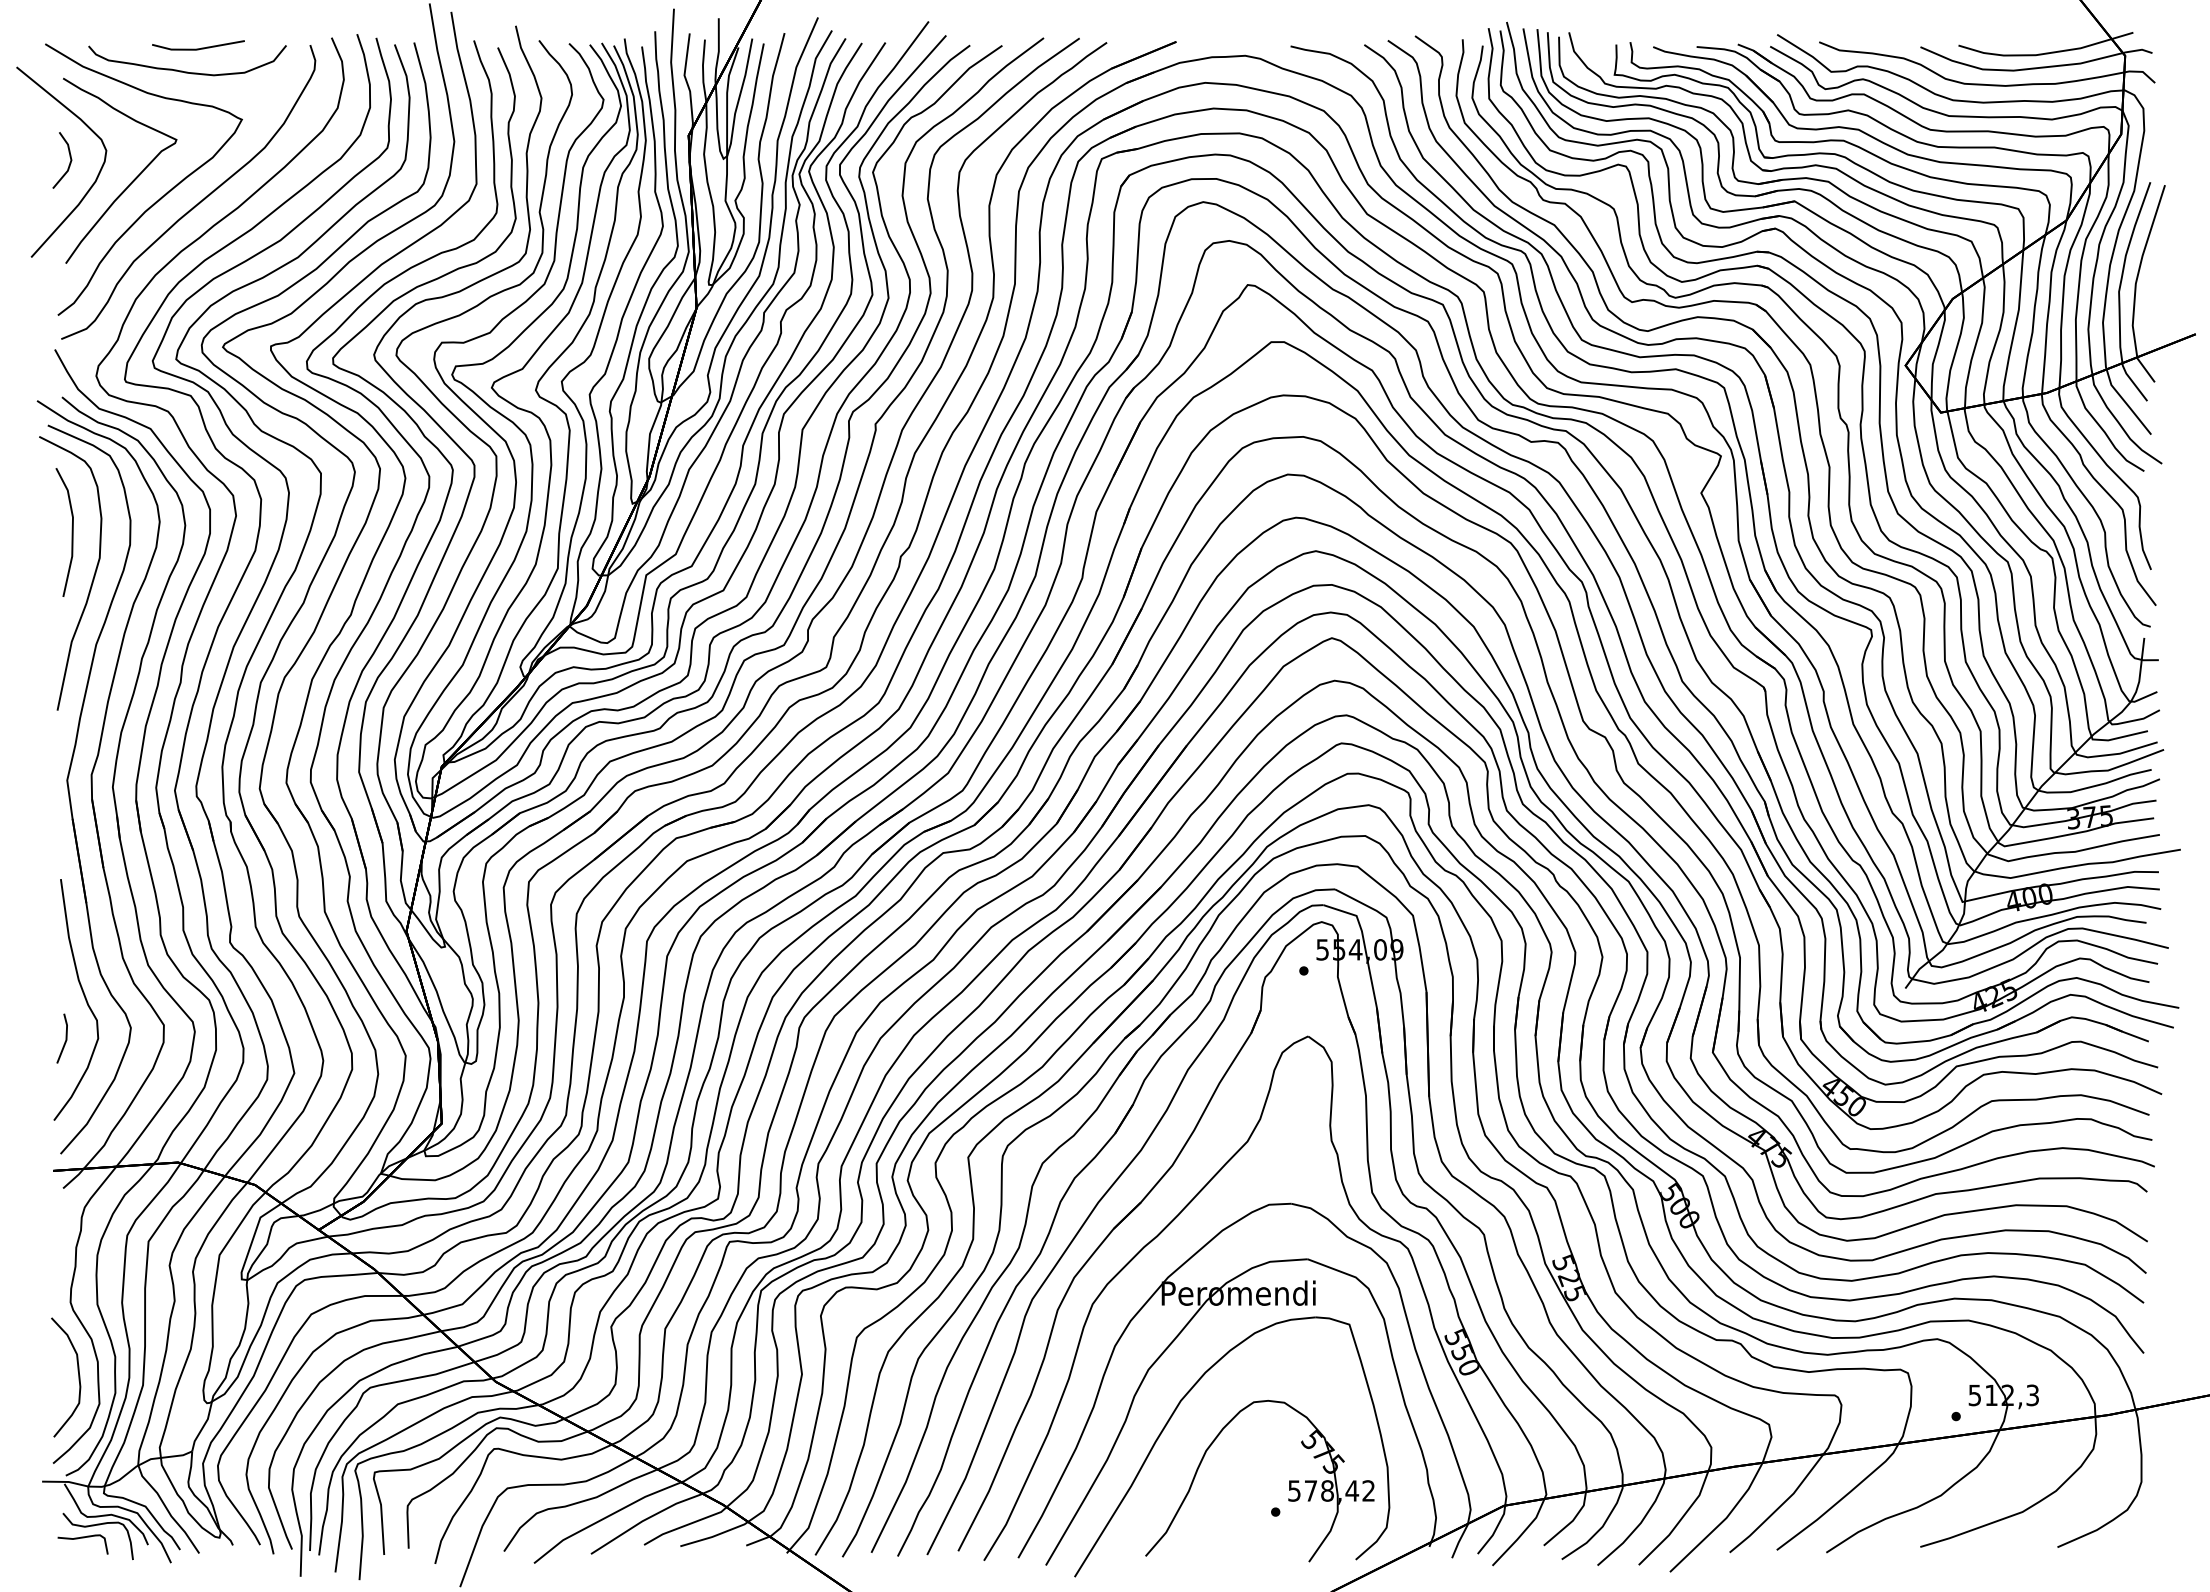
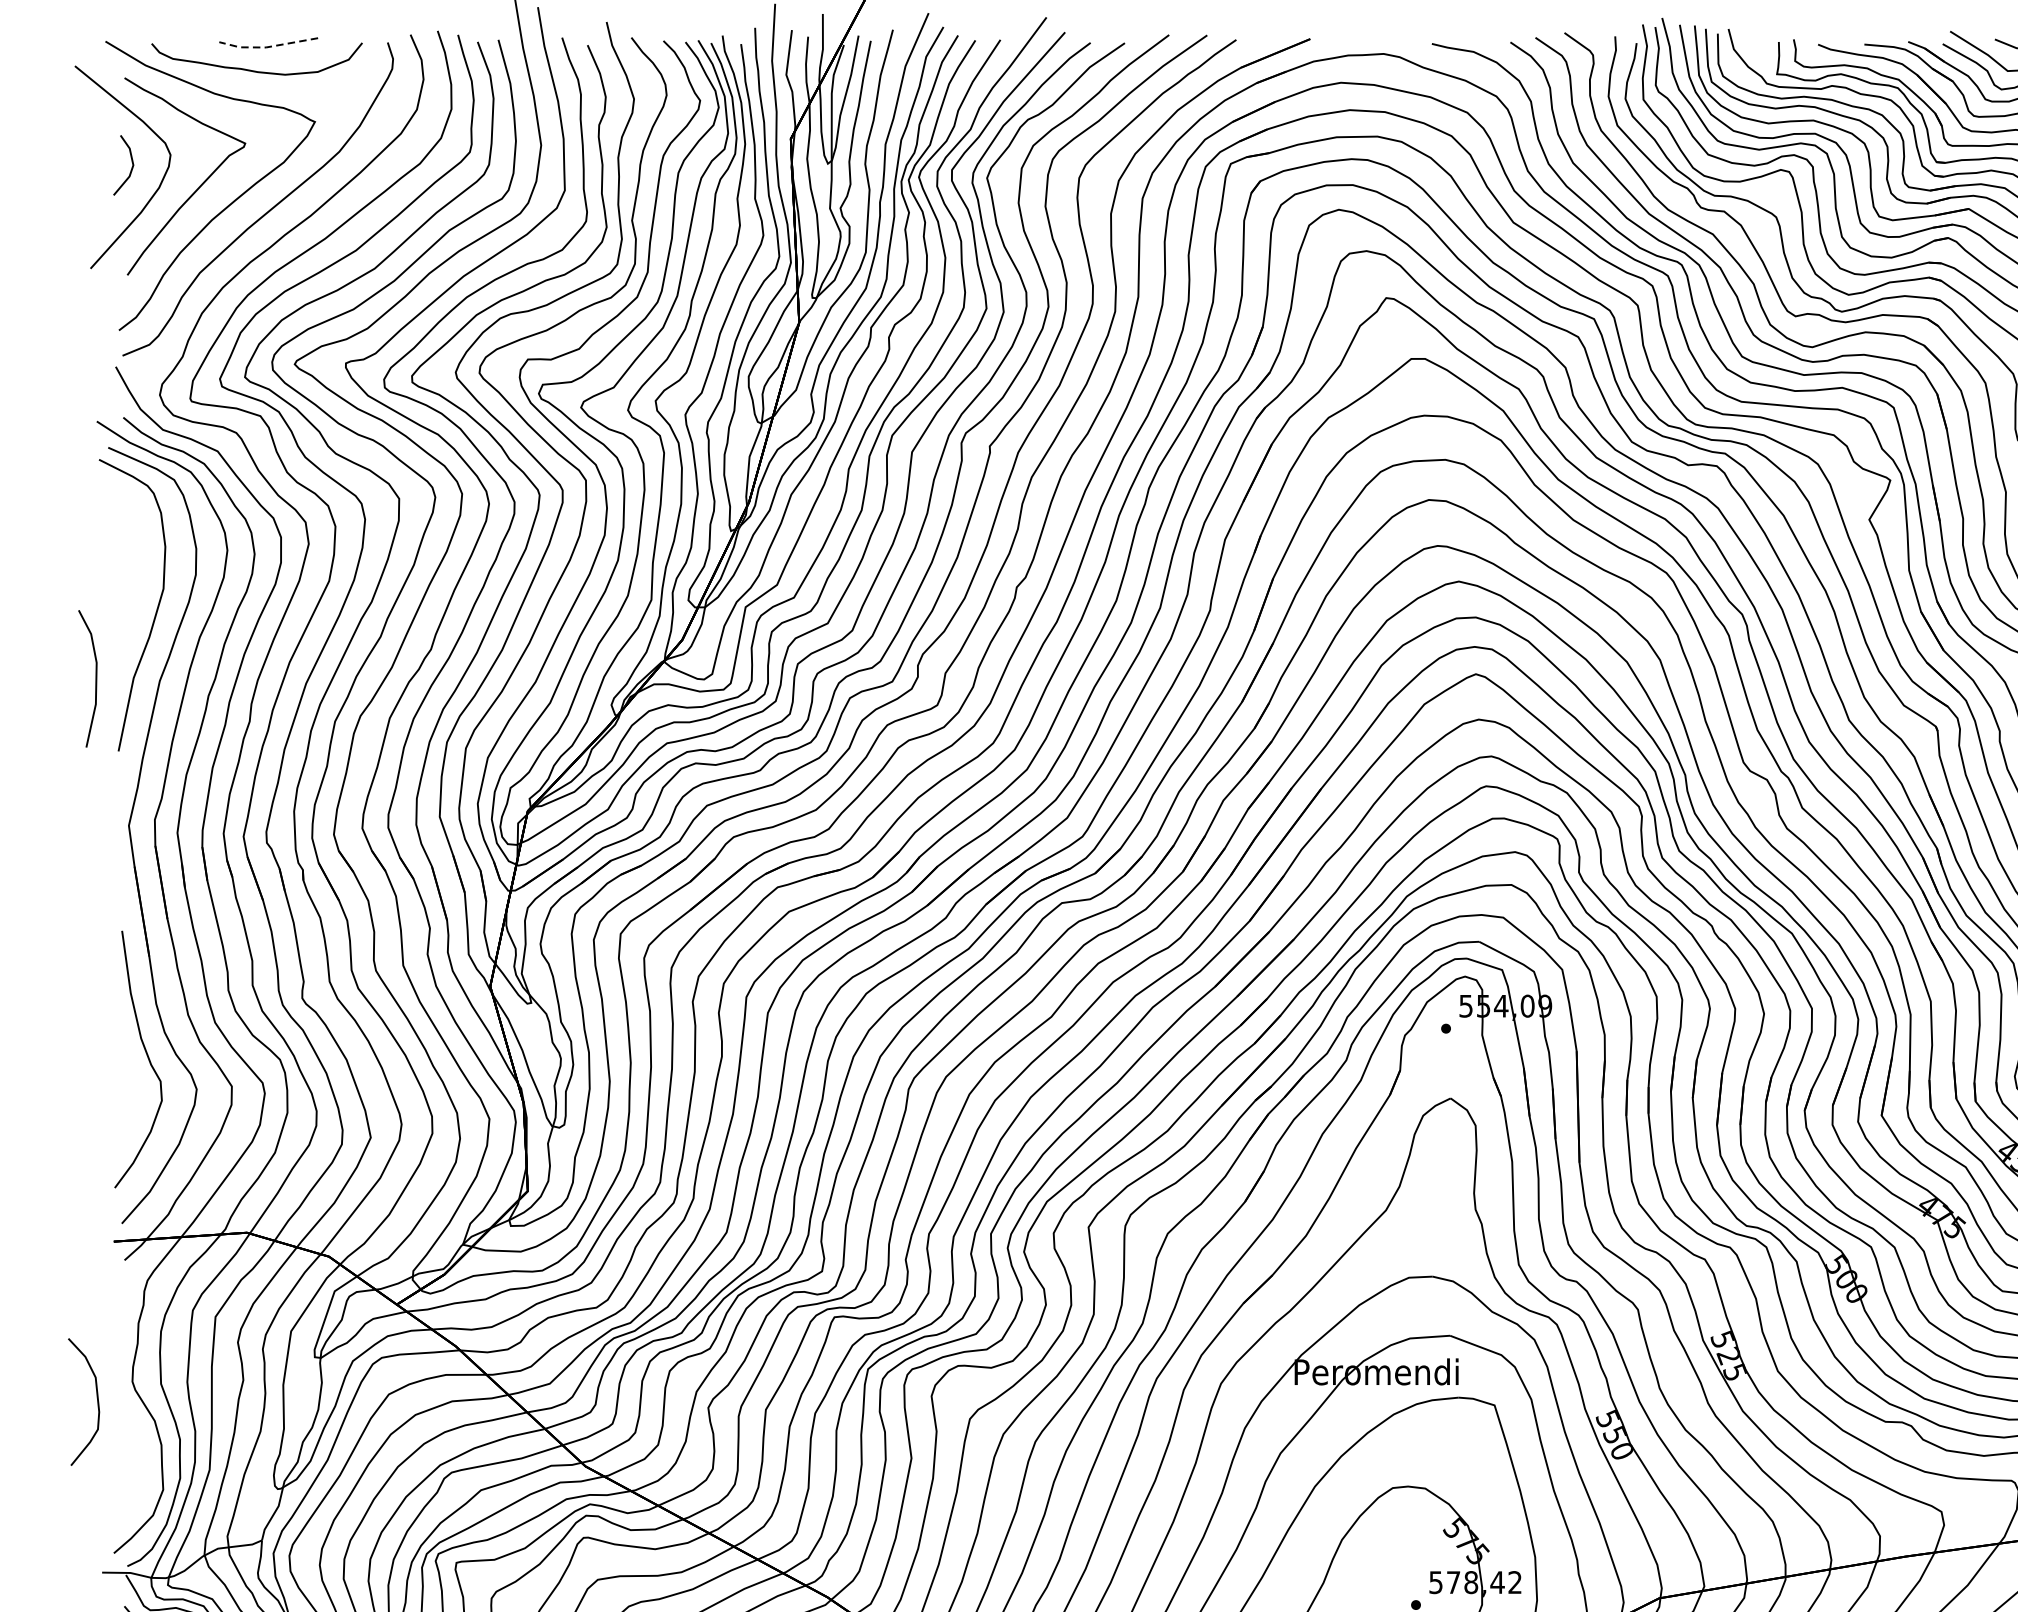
line: (197, 49) -> (267, 47), solid -> dashed
line: (71, 532) -> (95, 678), moved
line: (65, 1038) -> (127, 1100), removed
curve: (78, 1377) -> (97, 1402), moved

